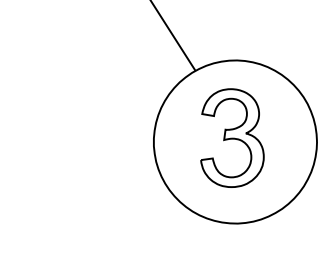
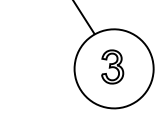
part: (232, 137) -> (112, 66), size x0.7

